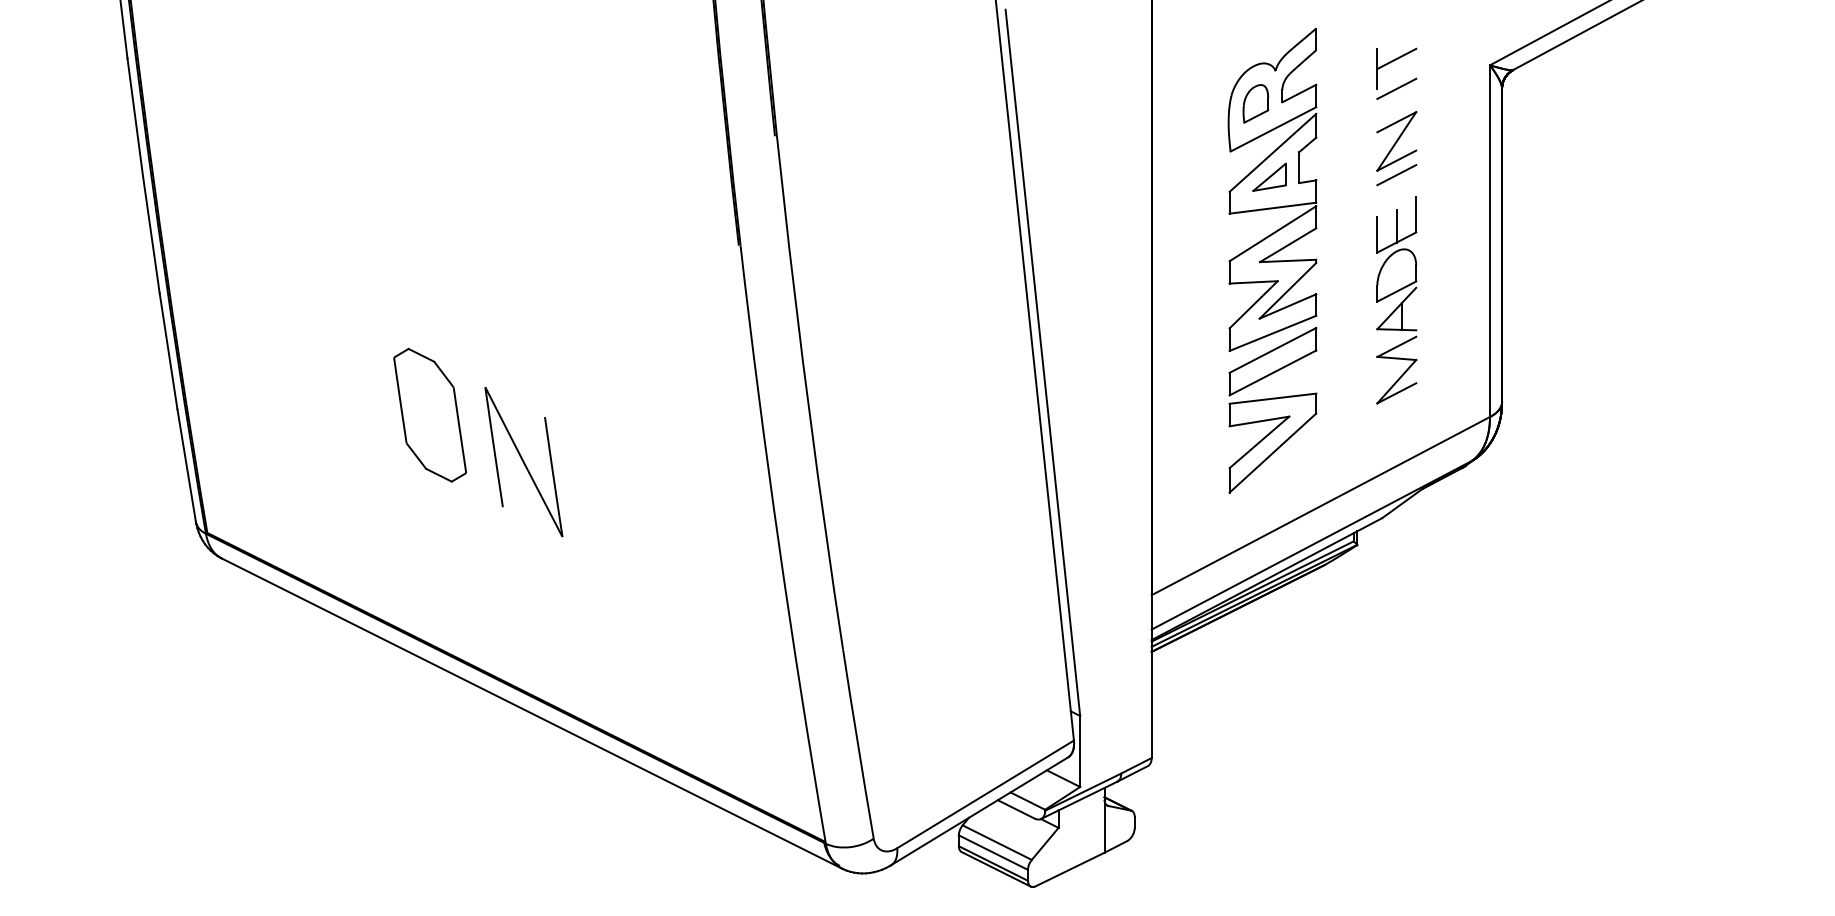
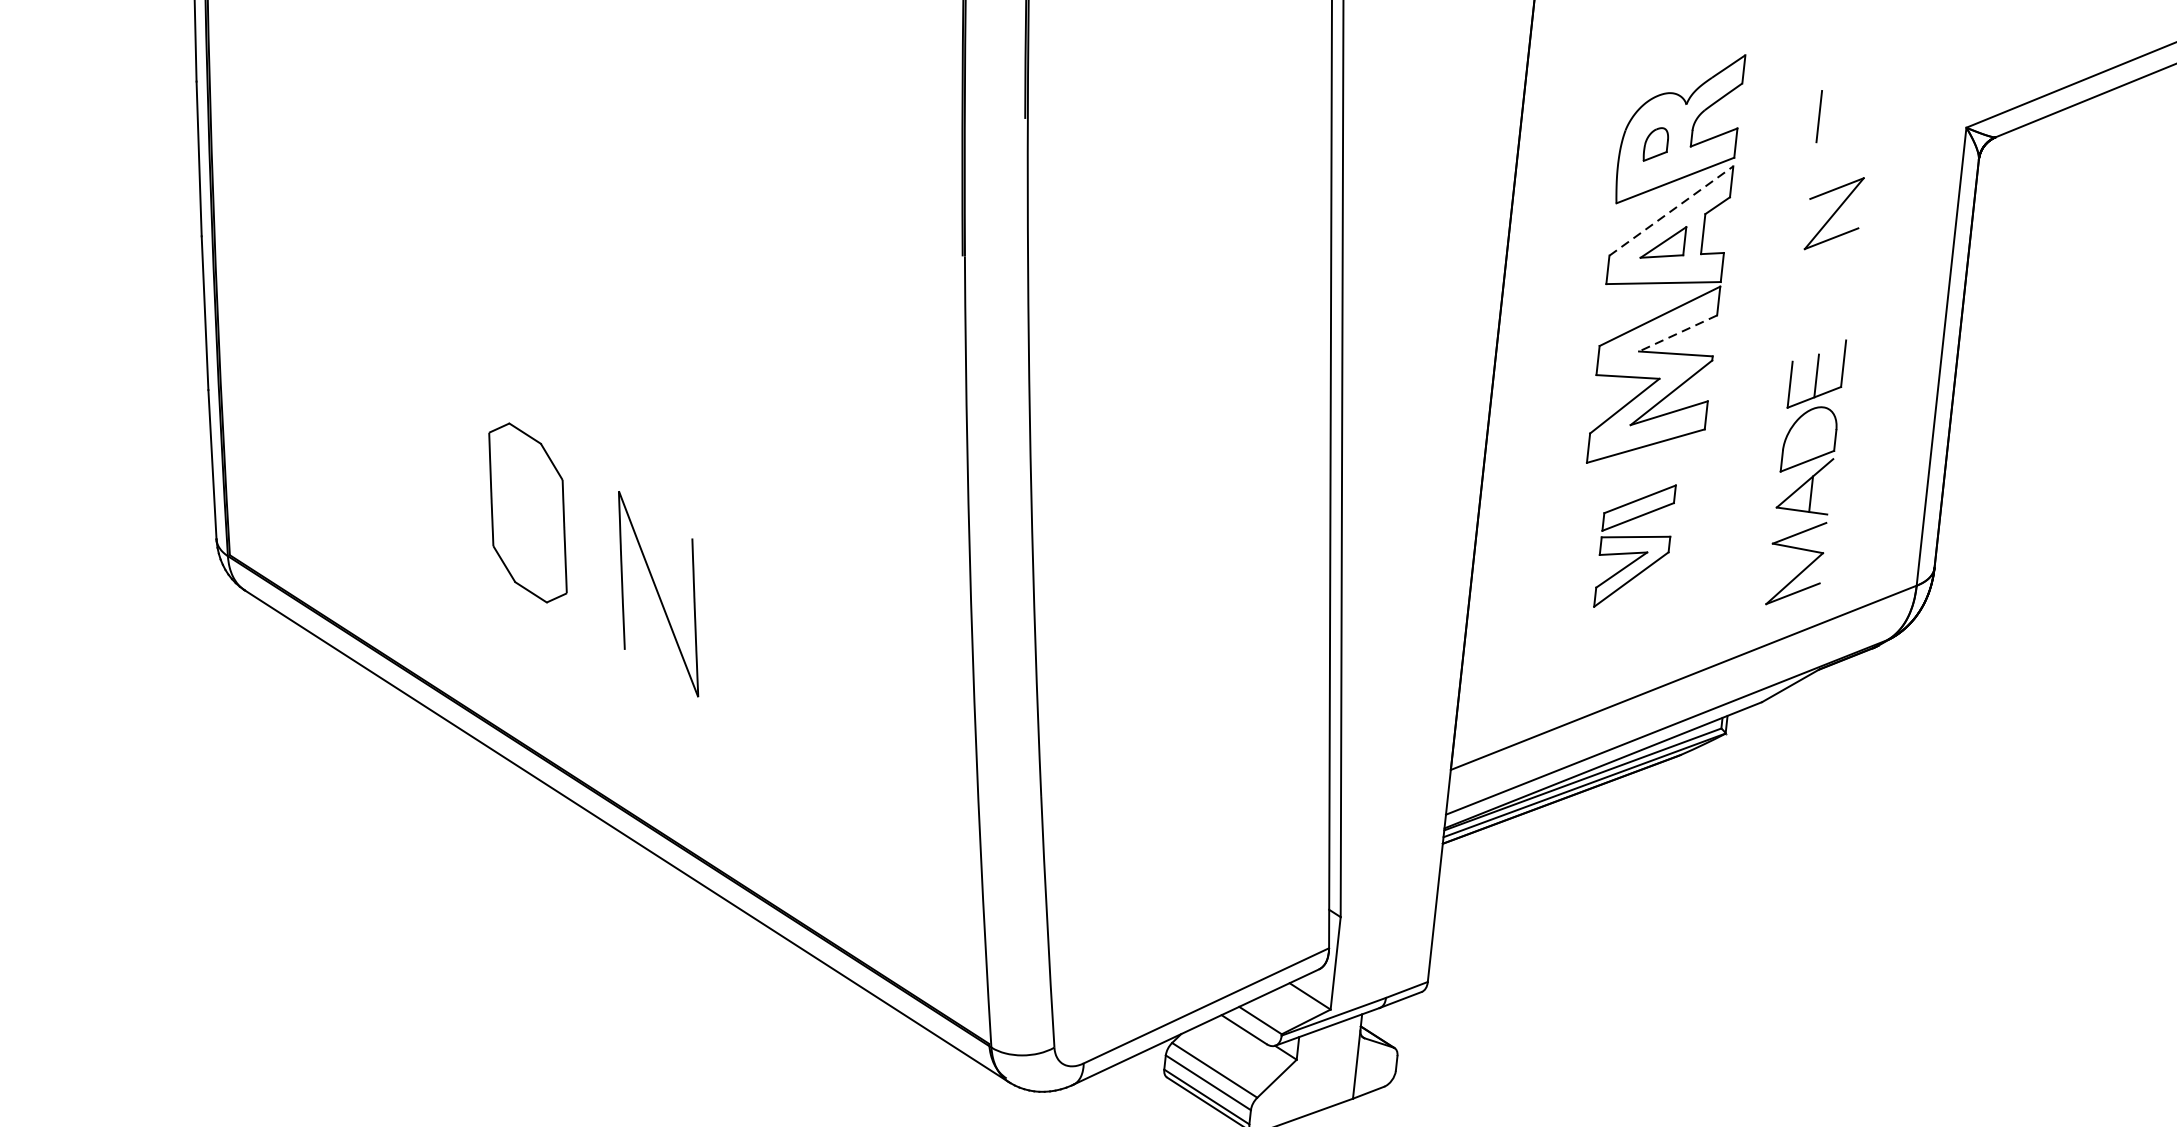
line: (1396, 58) -> (1845, 105), removed
line: (1396, 88) -> (1841, 144), removed
part: (1255, 103) -> (1655, 144), size x0.7
line: (1273, 152) -> (1672, 210), solid -> dashed
line: (1396, 175) -> (1829, 257), removed
line: (1288, 245) -> (1678, 333), solid -> dashed
part: (1396, 300) -> (1805, 472), moved
part: (1272, 409) -> (1634, 545), size x0.6
part: (429, 414) -> (527, 511), moved
part: (523, 462) -> (657, 594), moved

